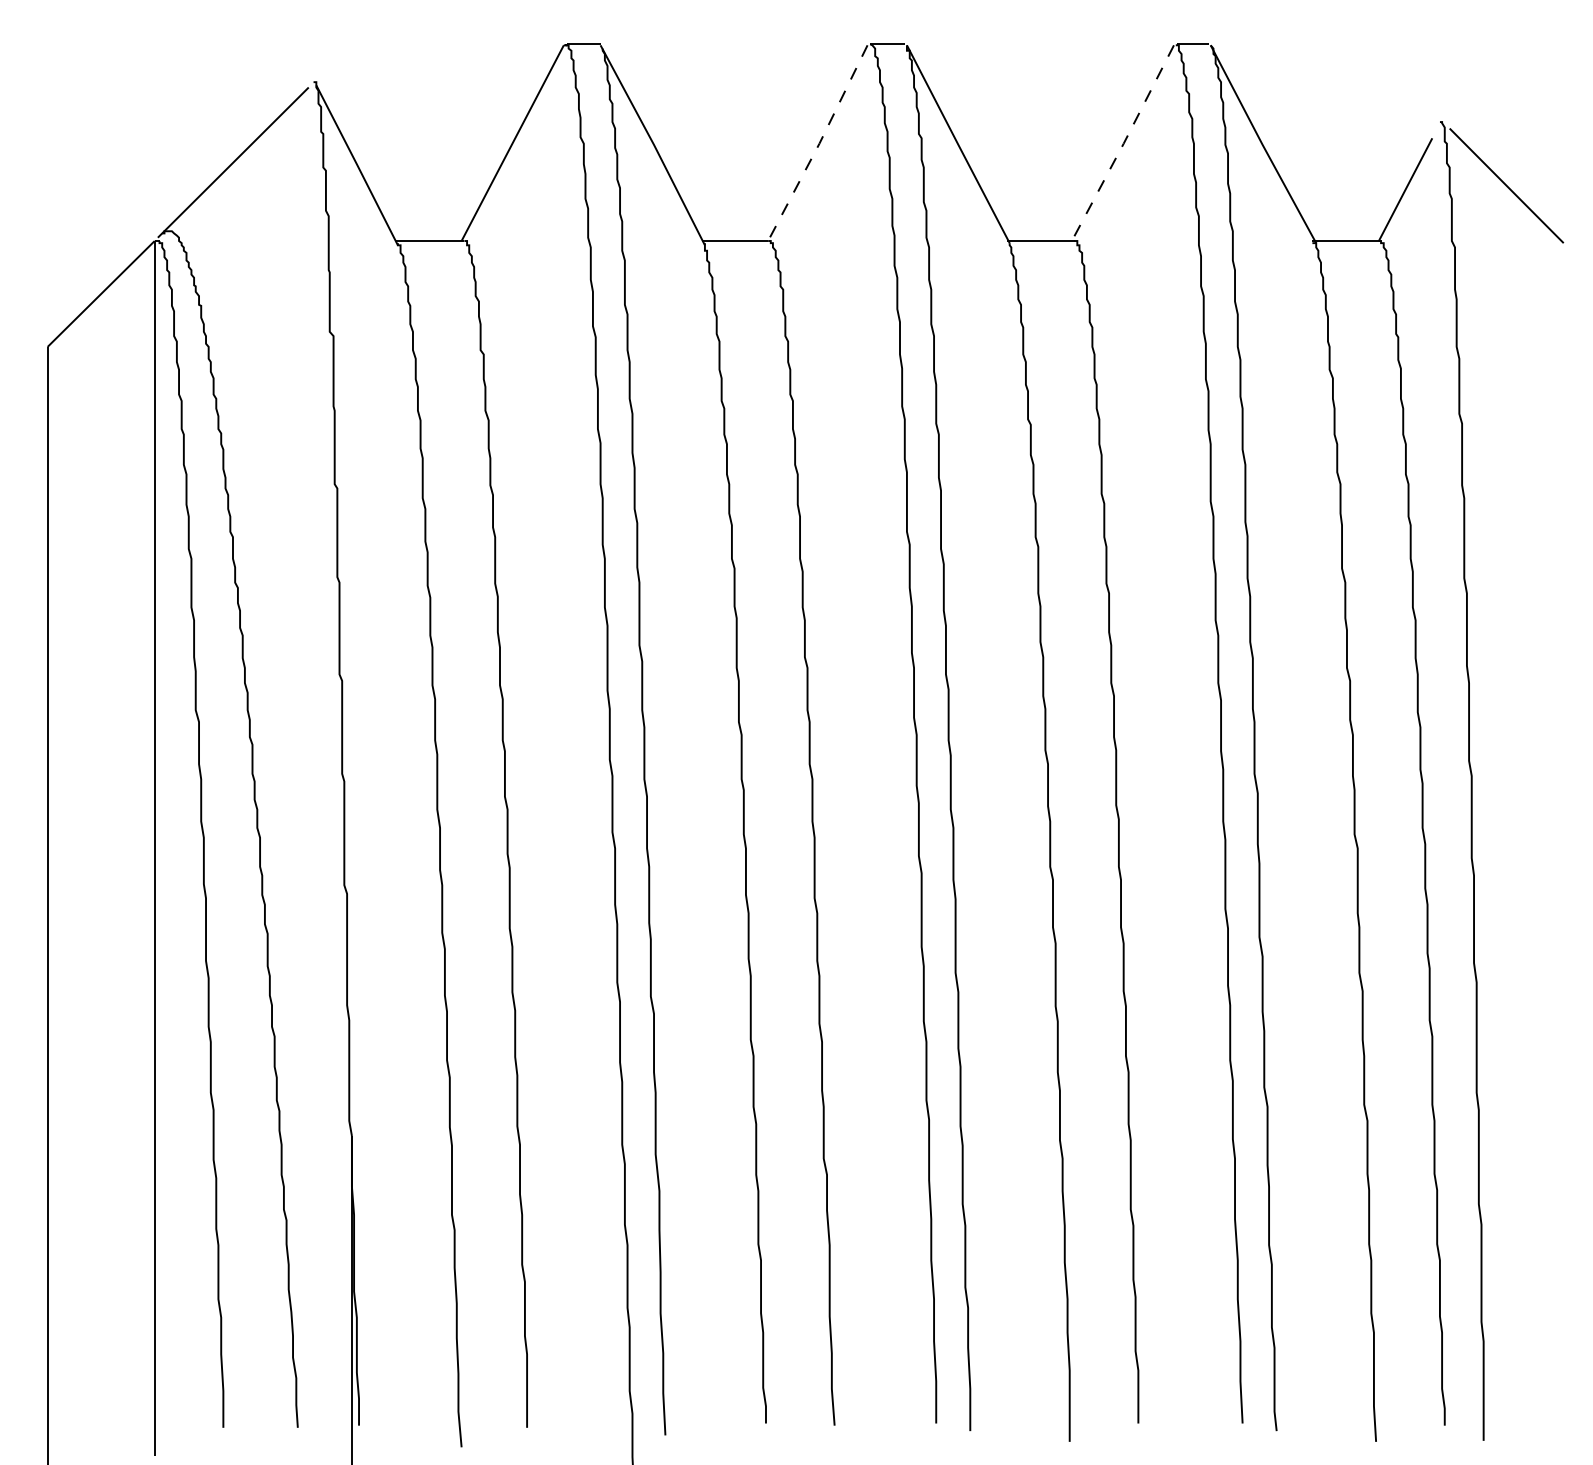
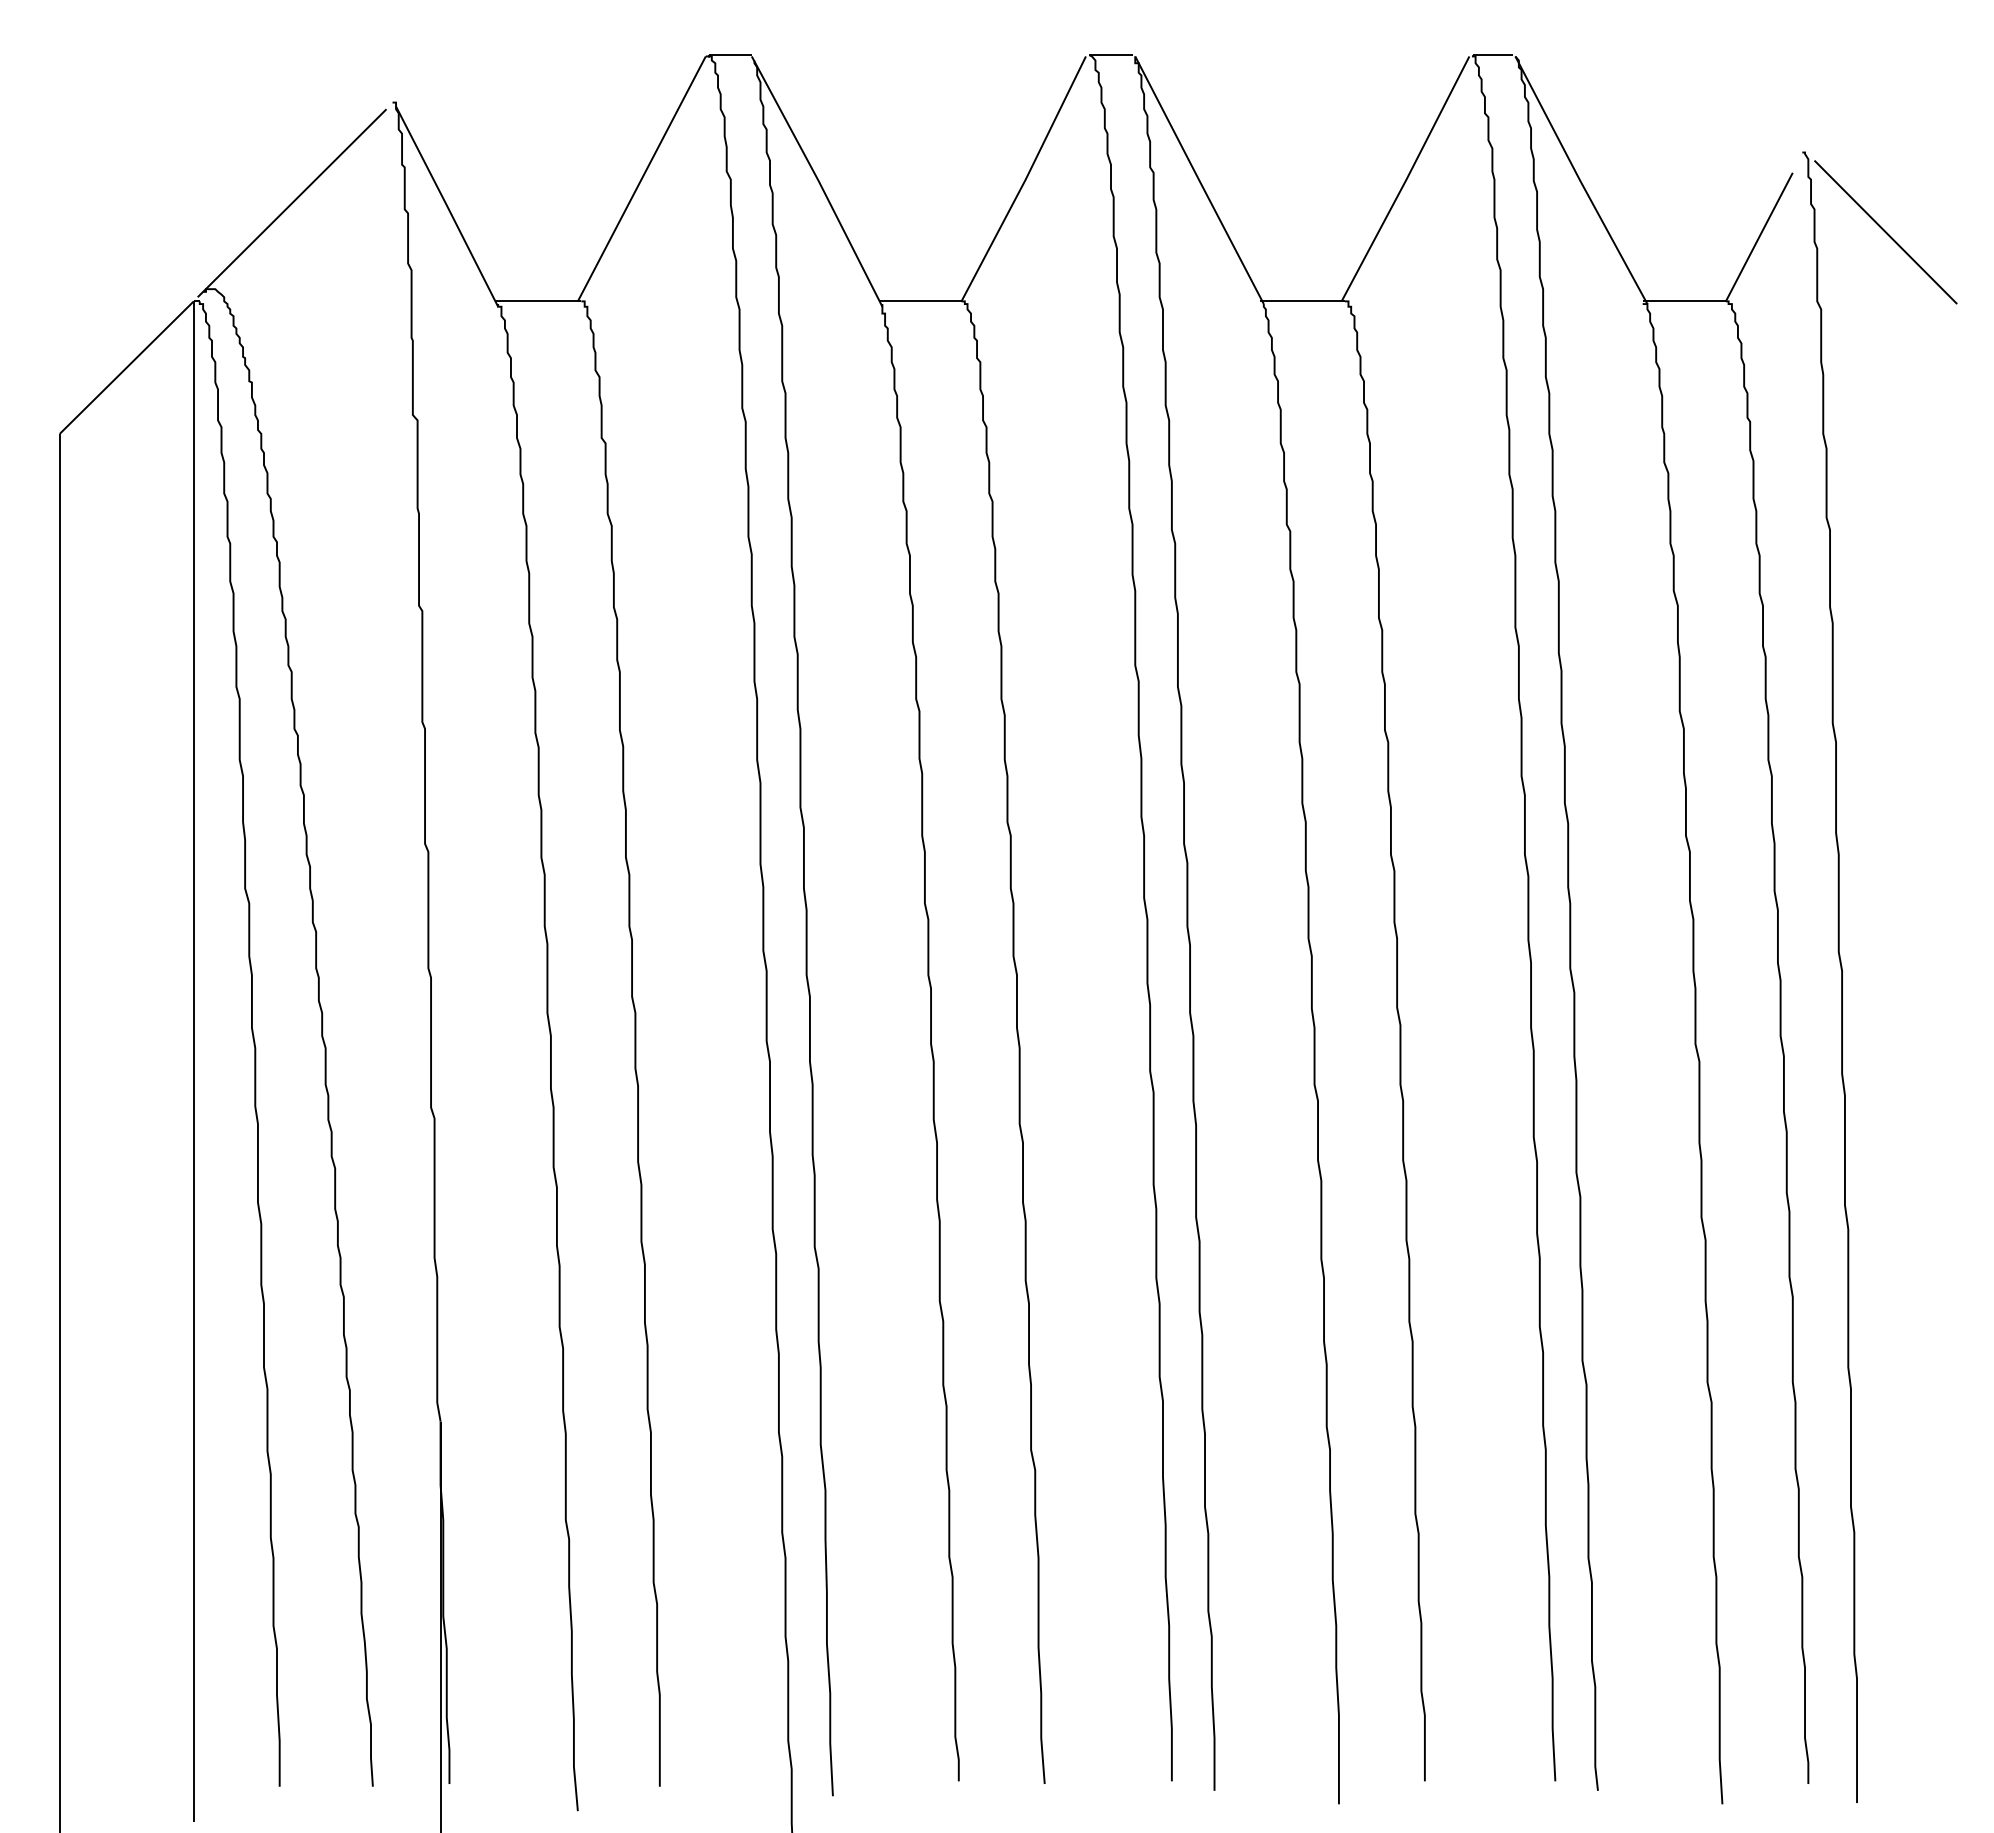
line: (819, 143) -> (1025, 179), dashed -> solid
line: (1123, 143) -> (1406, 179), dashed -> solid

